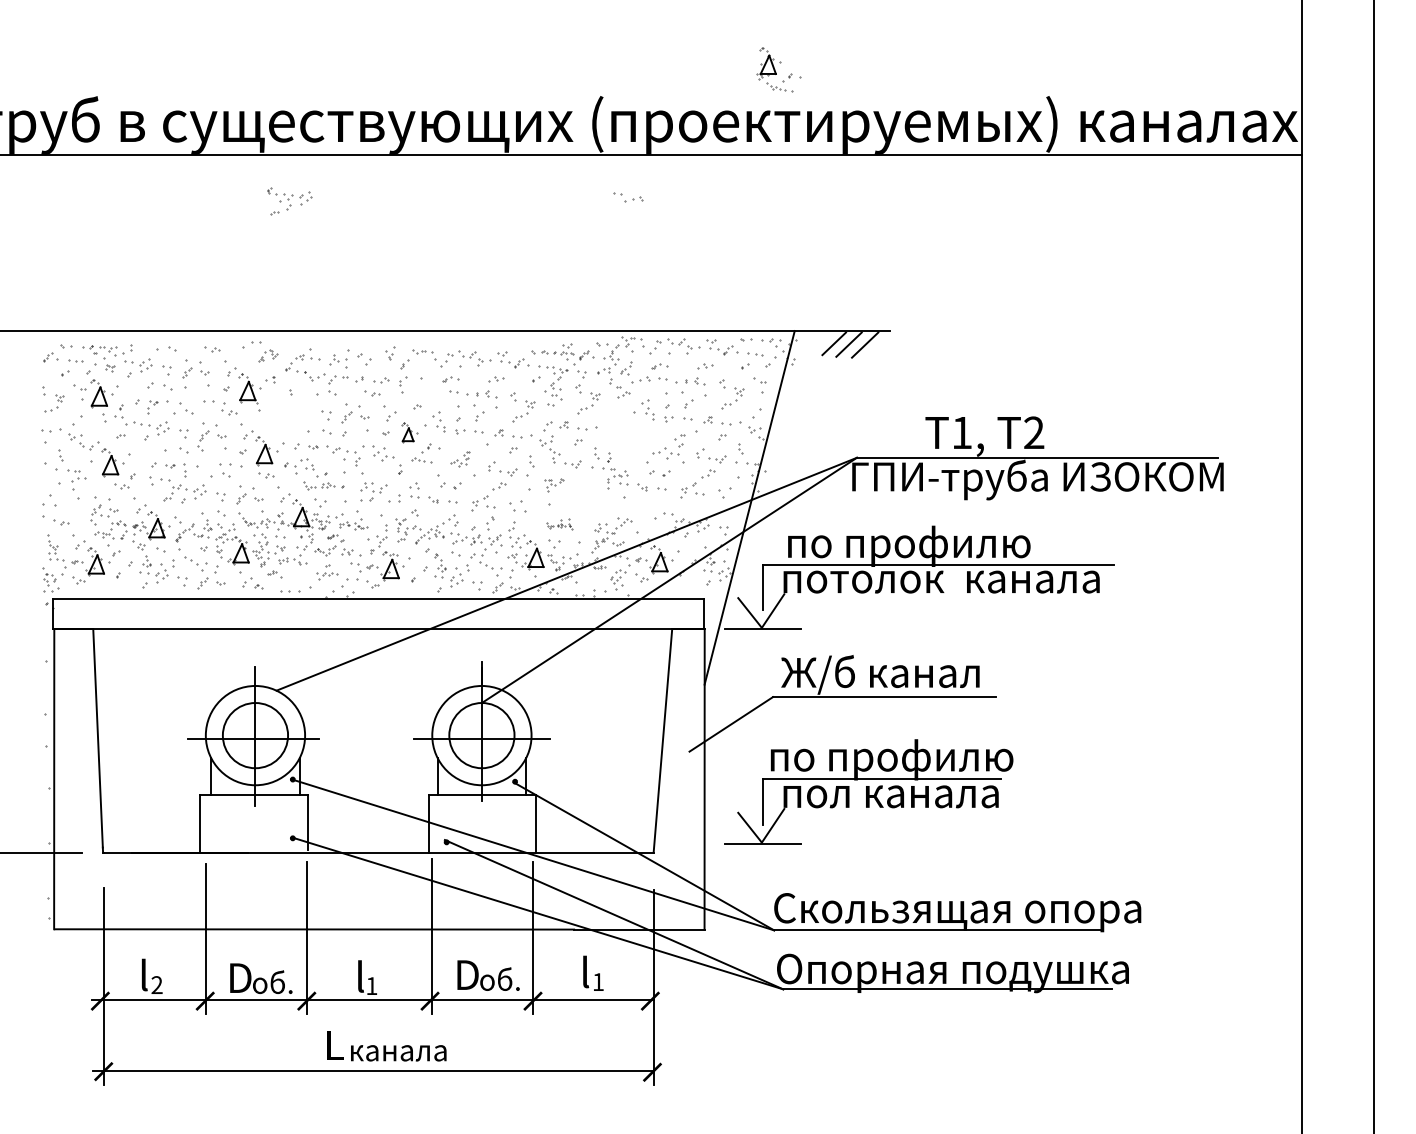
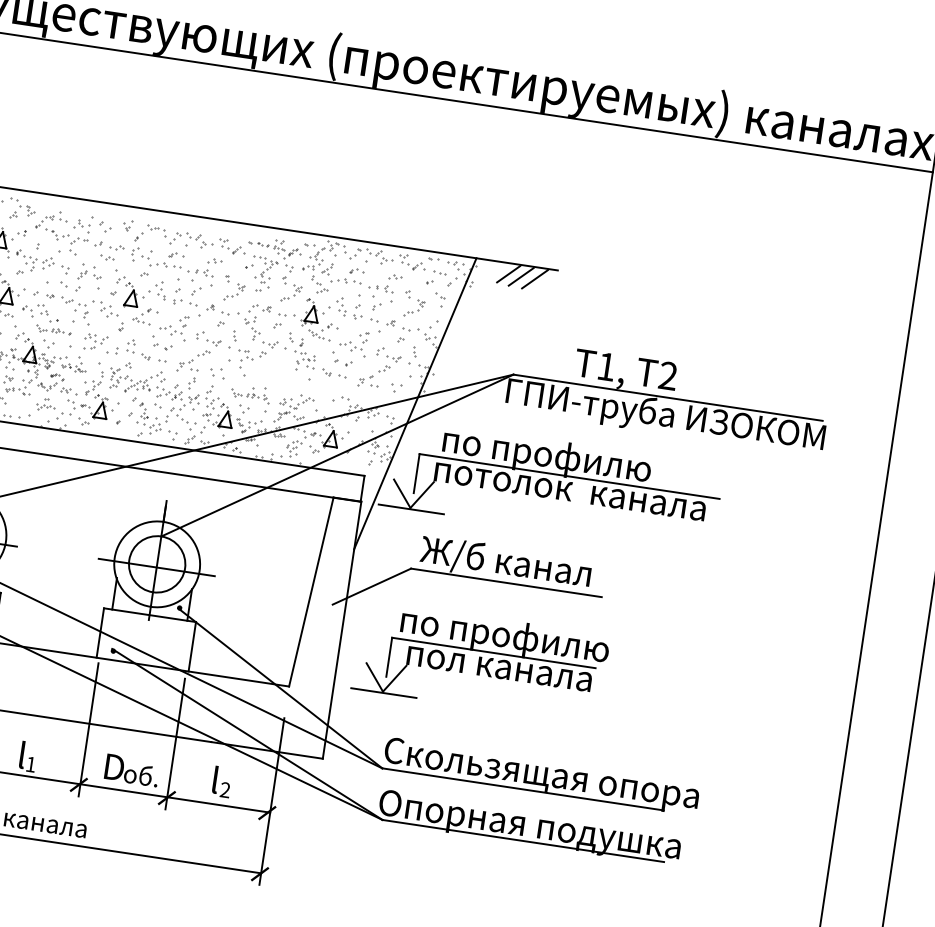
part: (778, 69) -> (320, 319), moved
part: (628, 197) -> (153, 262), moved
part: (289, 201) -> (33, 264), moved
part: (268, 355) -> (23, 211), size x1.43
part: (409, 432) -> (133, 295), size x1.43
part: (459, 458) -> (173, 324), size x1.67
part: (553, 485) -> (250, 359), size x1.67
part: (559, 523) -> (250, 392), size x1.67
text: (597, 981) -> (224, 789), 1 -> 2

